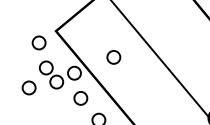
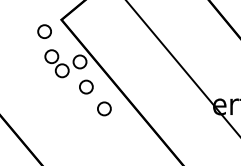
part: (113, 56) -> (119, 45), removed
part: (28, 87) -> (34, 76), removed

